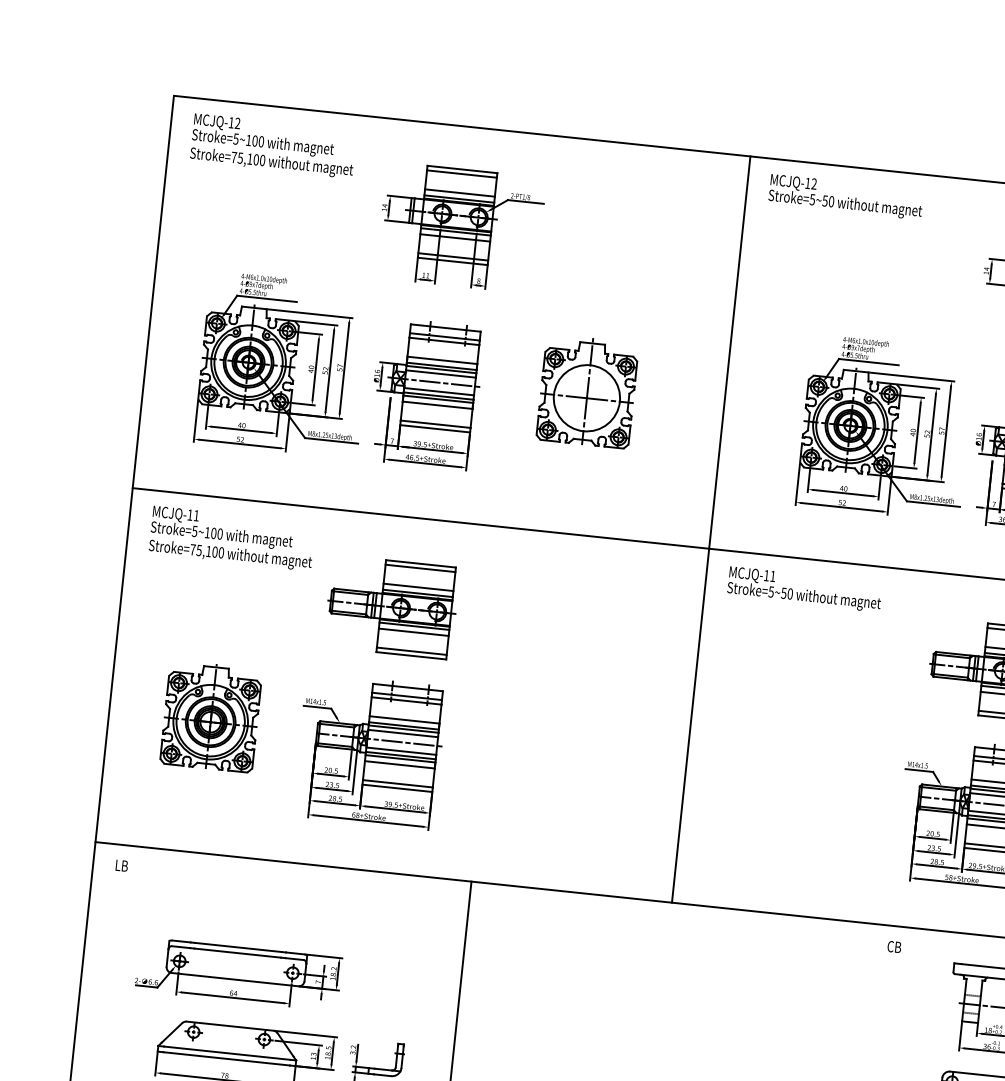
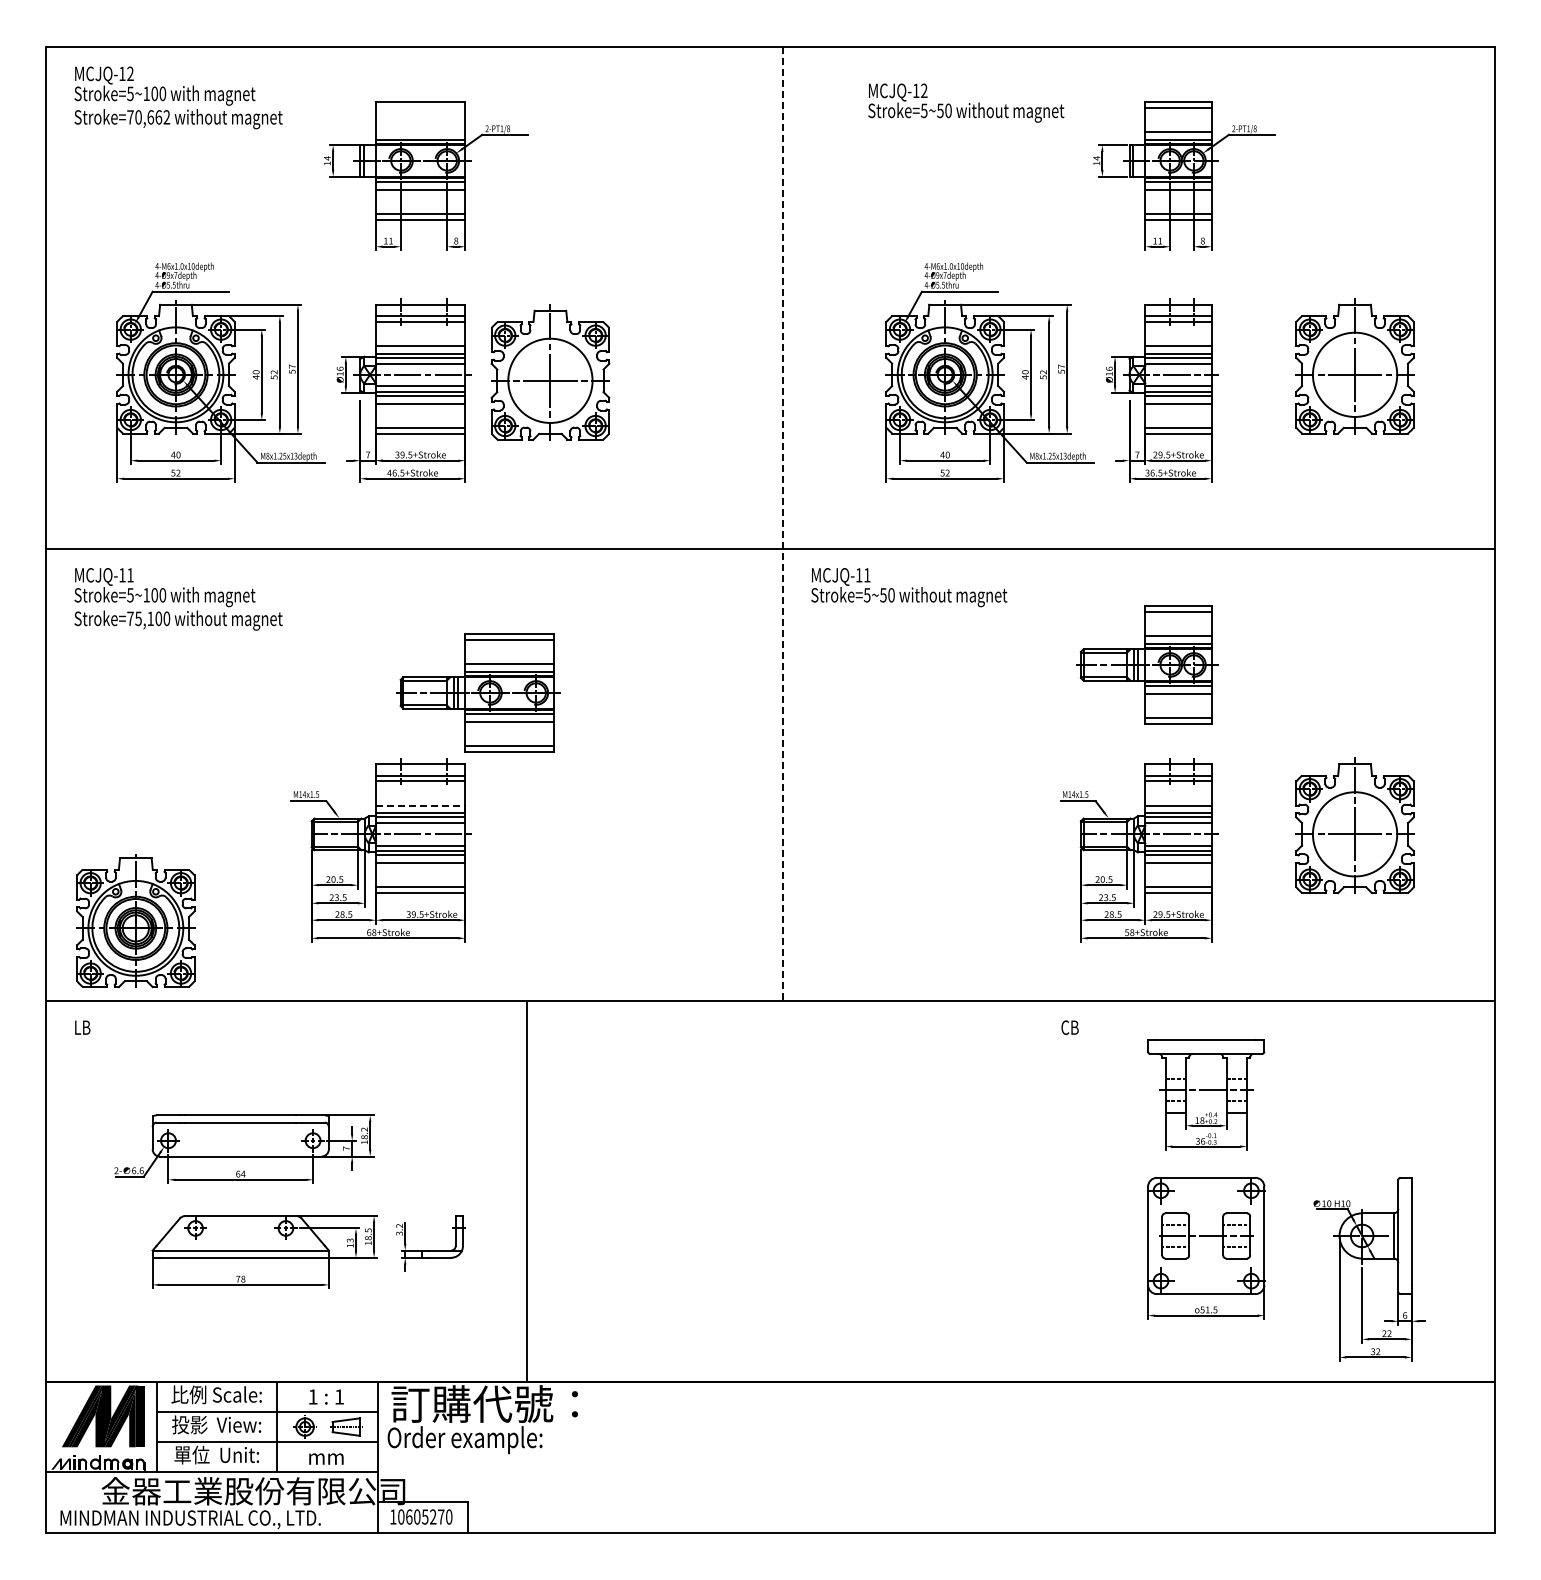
text: (251, 159) -> (152, 117), Stroke=75,100 -> Stroke=70,662
line: (461, 173) -> (420, 107), removed
line: (459, 193) -> (420, 132), removed
text: (846, 196) -> (966, 102), moved
part: (587, 391) -> (550, 372), moved
line: (710, 529) -> (782, 524), solid -> dashed
part: (391, 606) -> (478, 692), moved
part: (210, 716) -> (135, 921), moved
line: (404, 719) -> (420, 805), solid -> dashed

